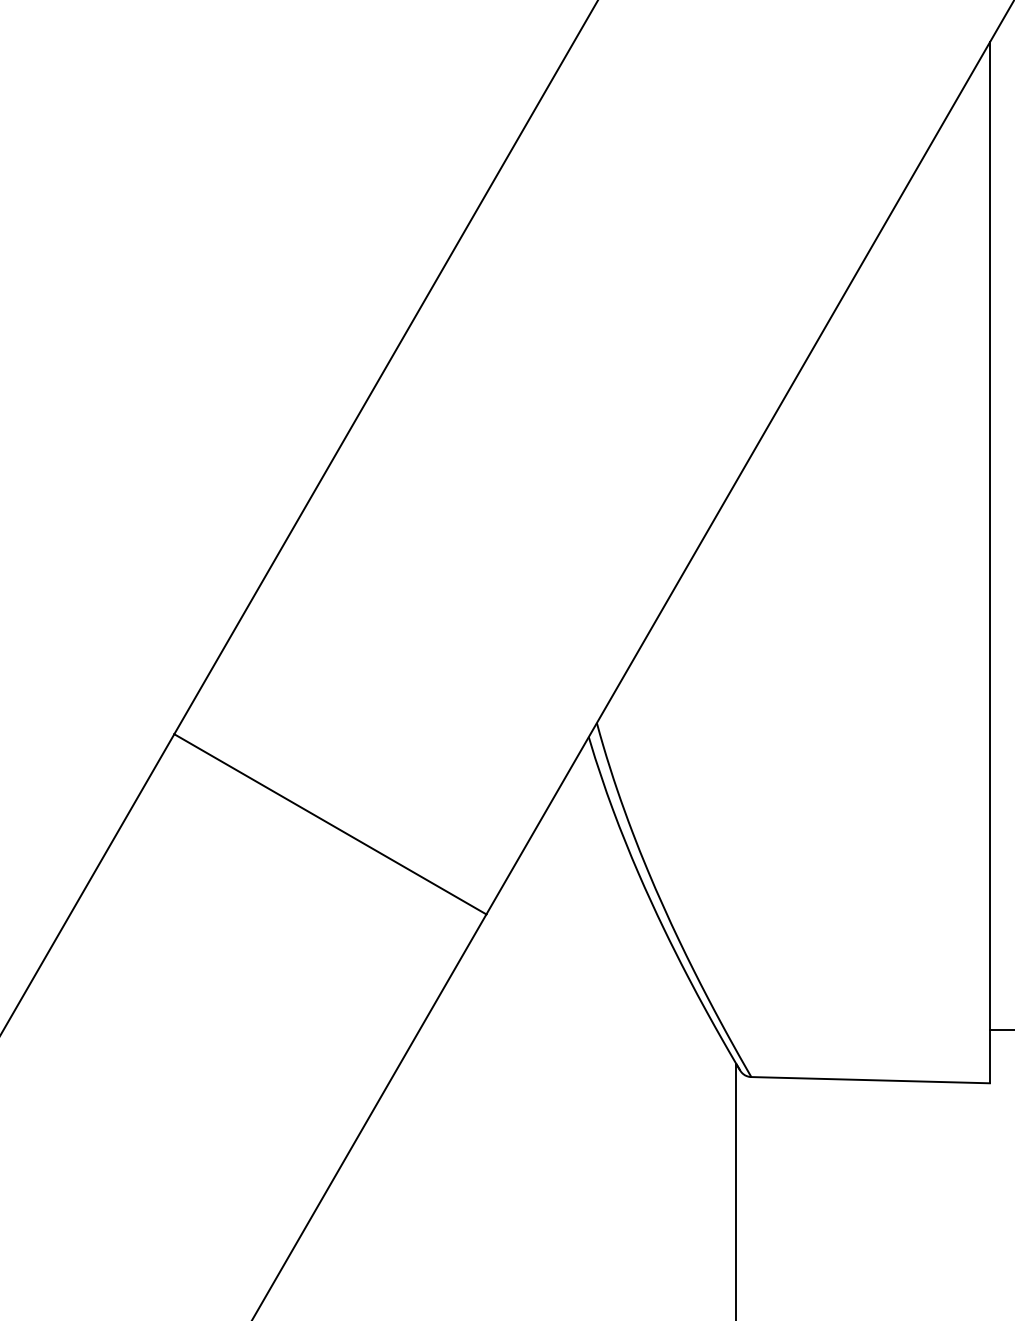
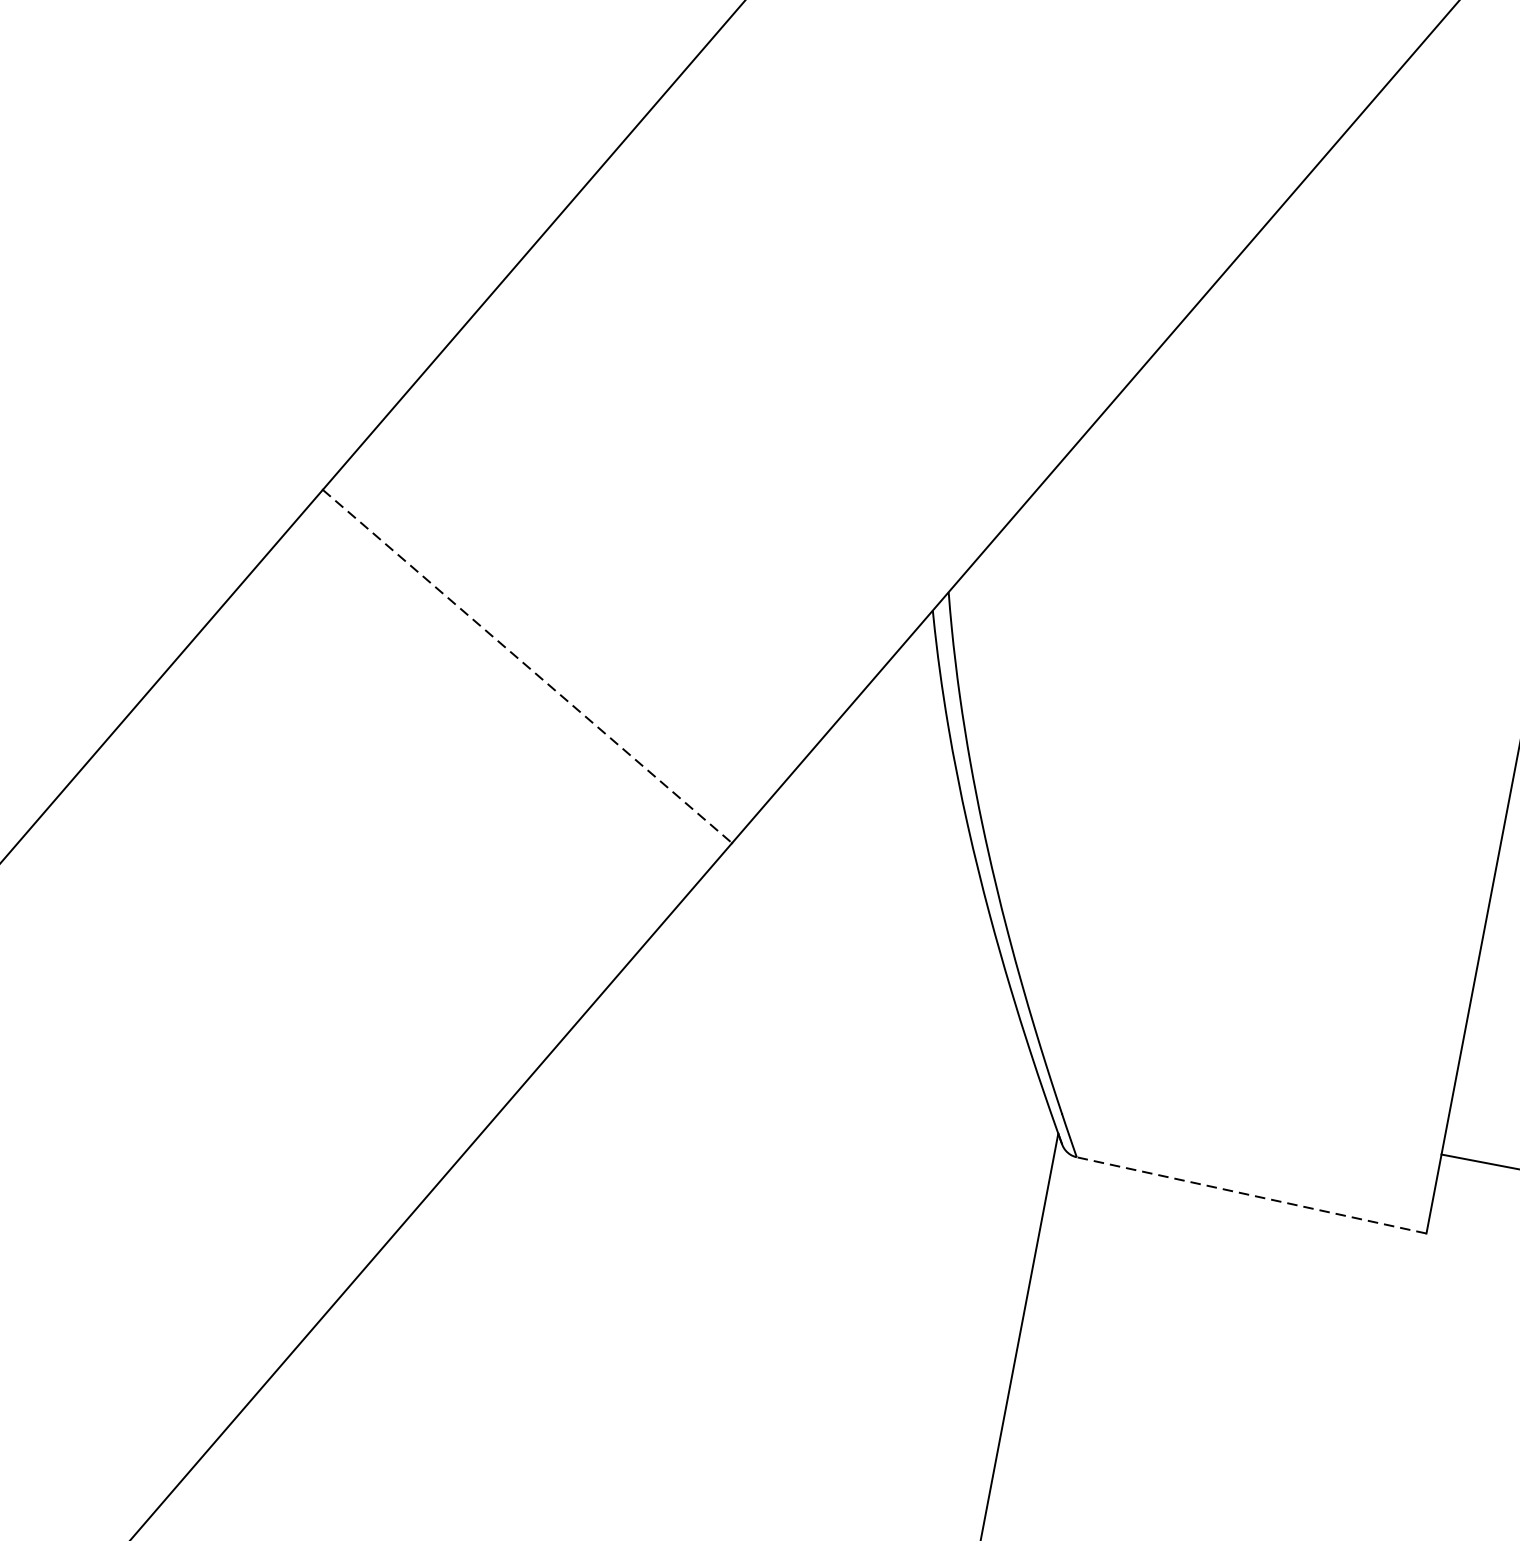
line: (330, 824) -> (527, 666), solid -> dashed
line: (870, 1080) -> (1251, 1195), solid -> dashed

